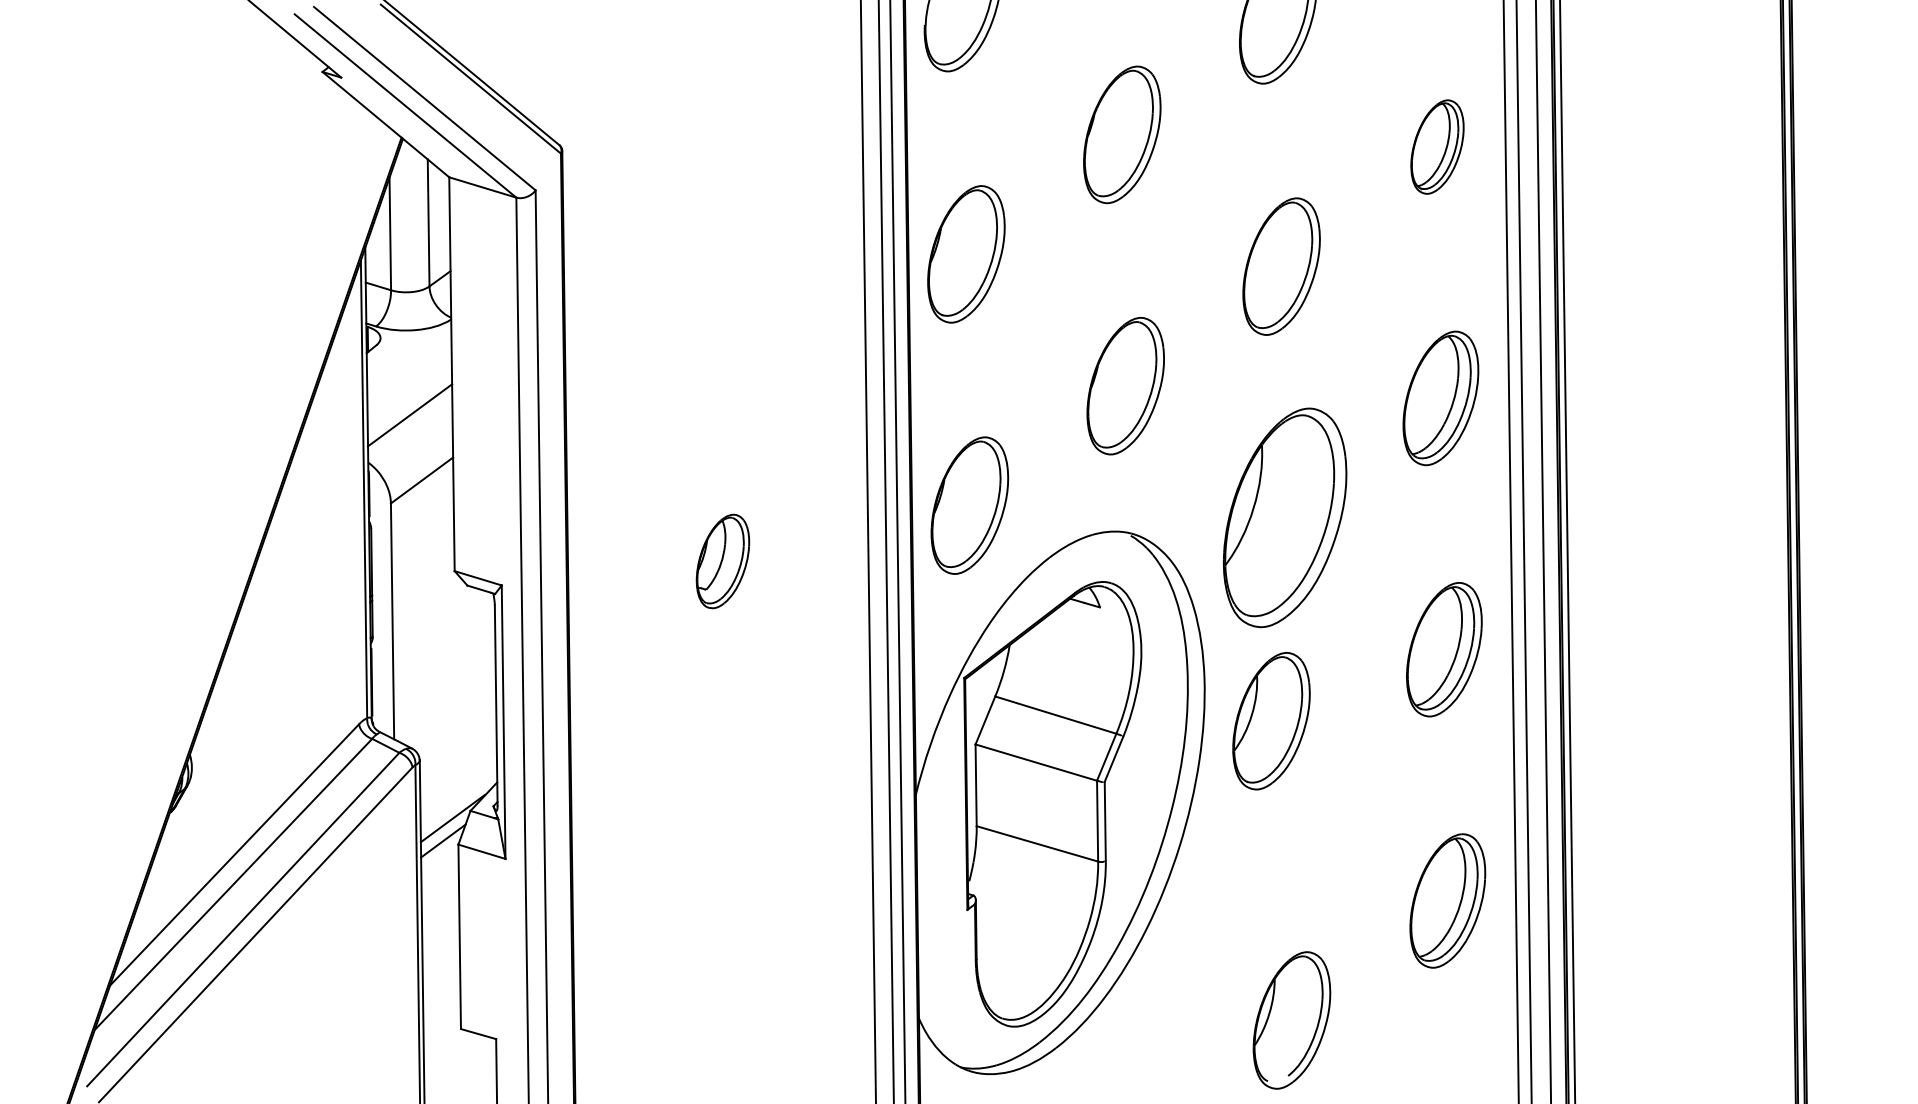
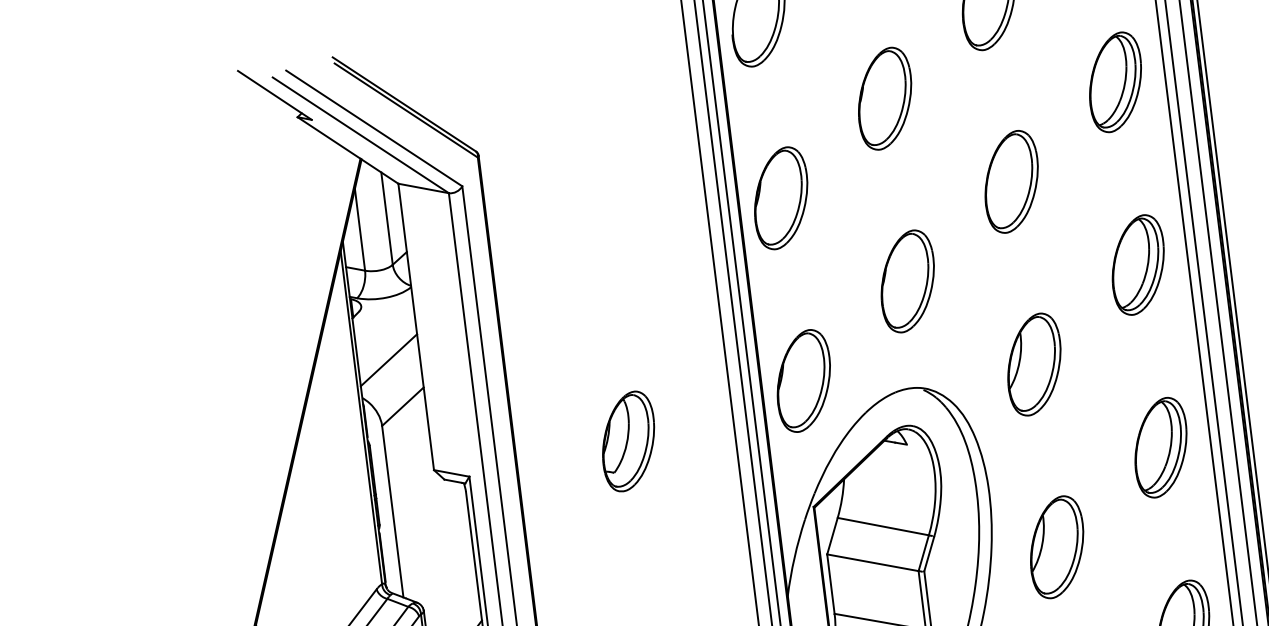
part: (1437, 146) -> (1115, 81), size x1.43
part: (1284, 517) -> (1033, 364), size x0.62
part: (722, 561) -> (628, 441), size x1.43
part: (1271, 721) -> (1057, 547), moved

